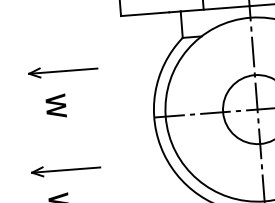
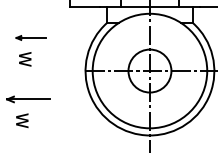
part: (63, 70) -> (31, 37), size x0.7

